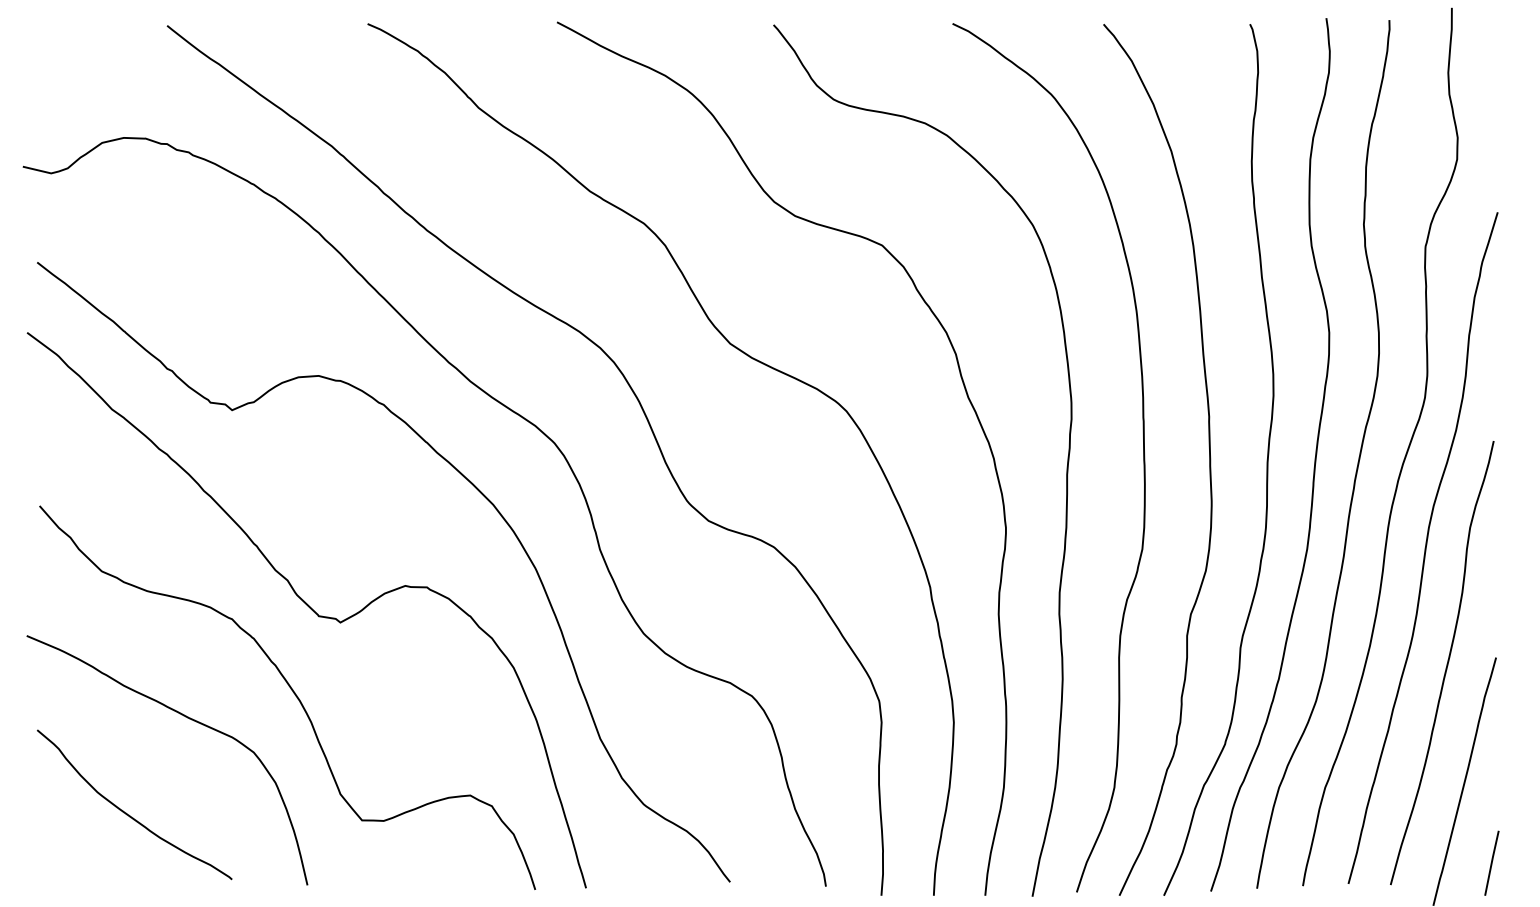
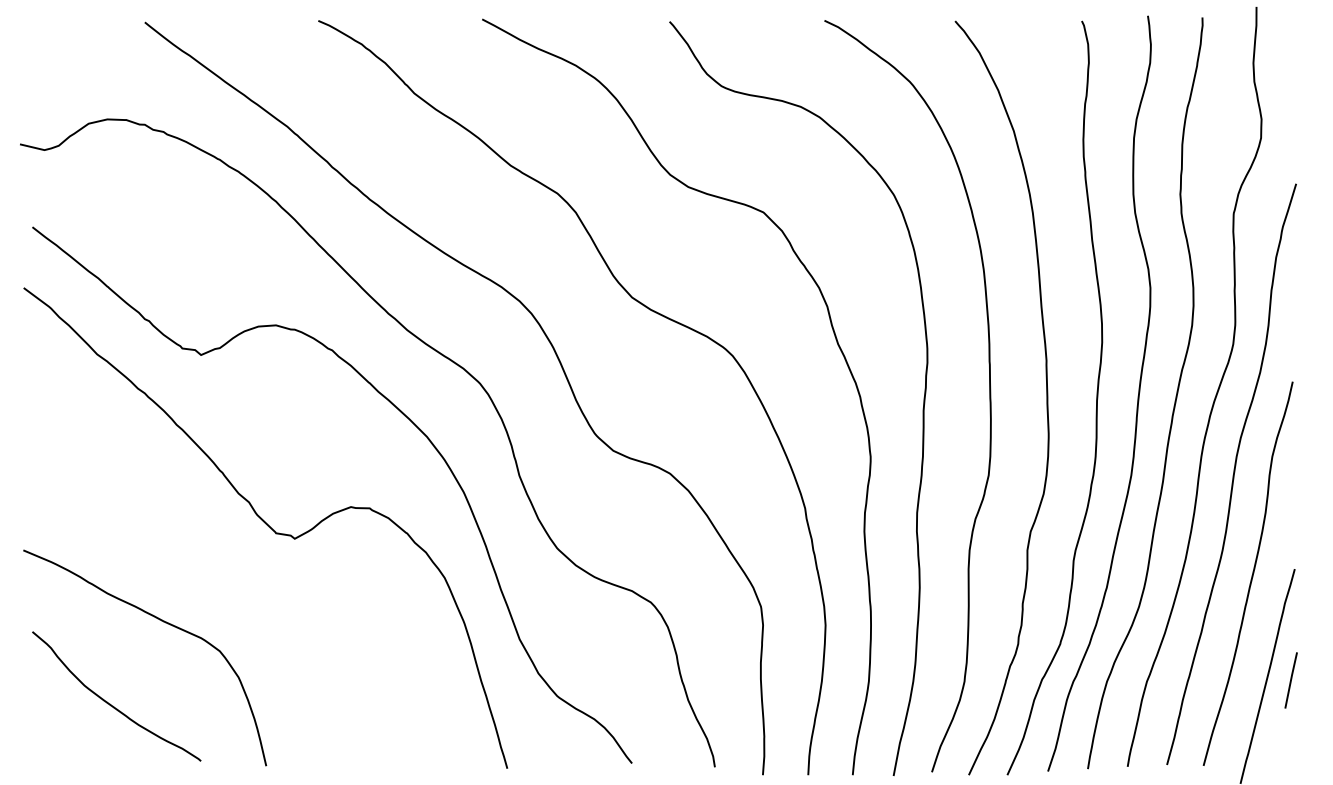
curve: (293, 693) -> (254, 600), removed
line: (1491, 862) -> (1290, 679), moved

